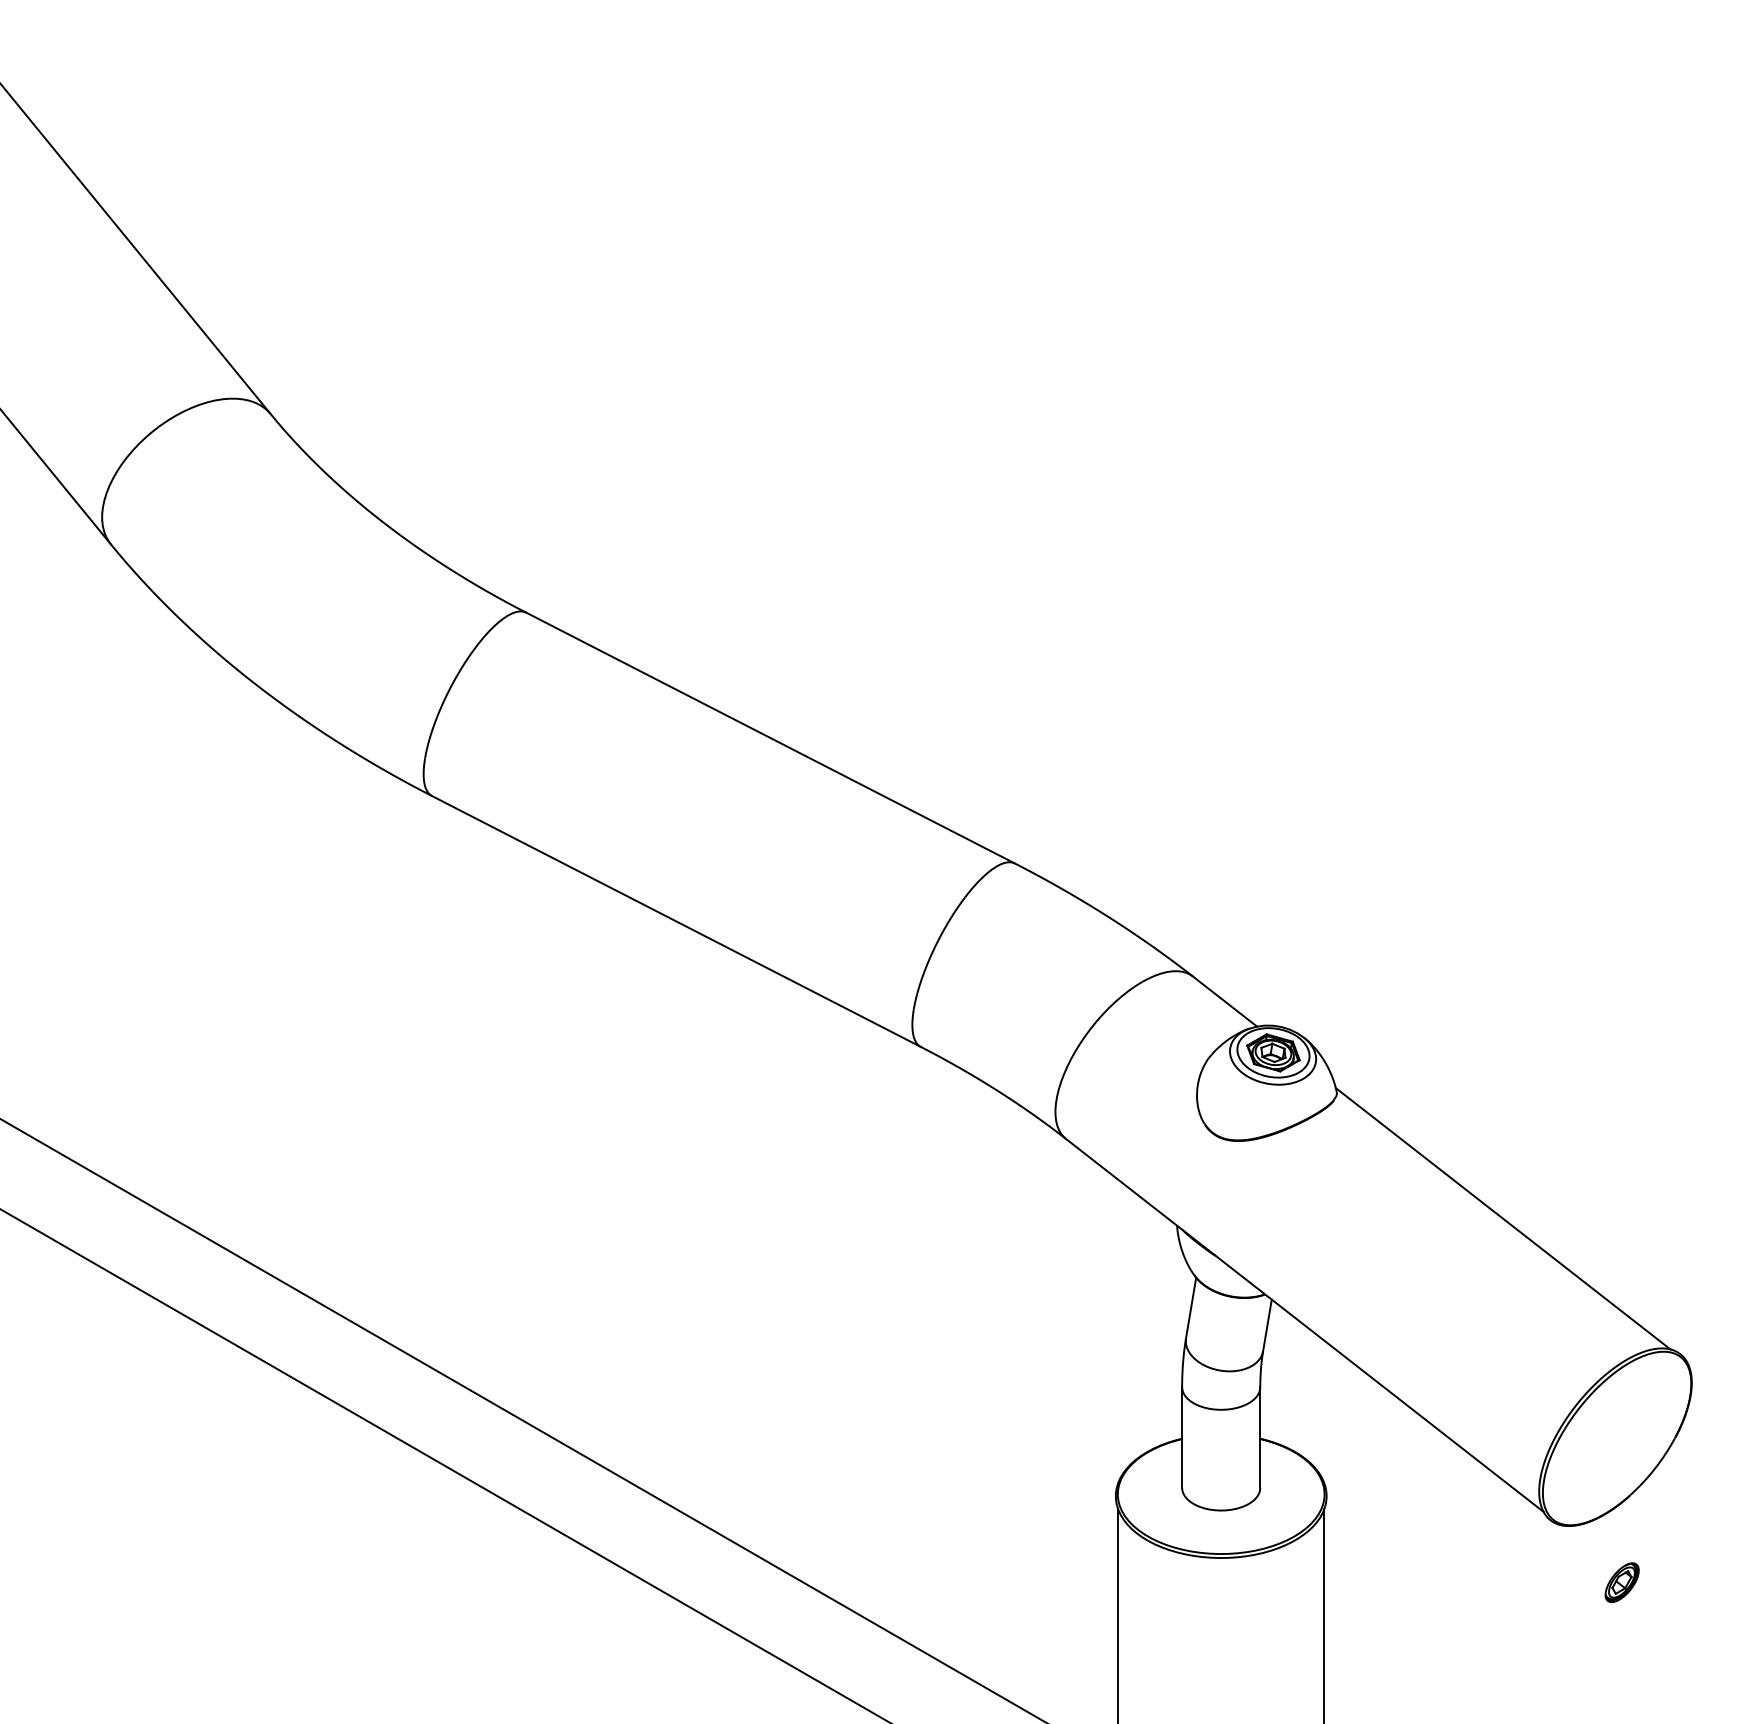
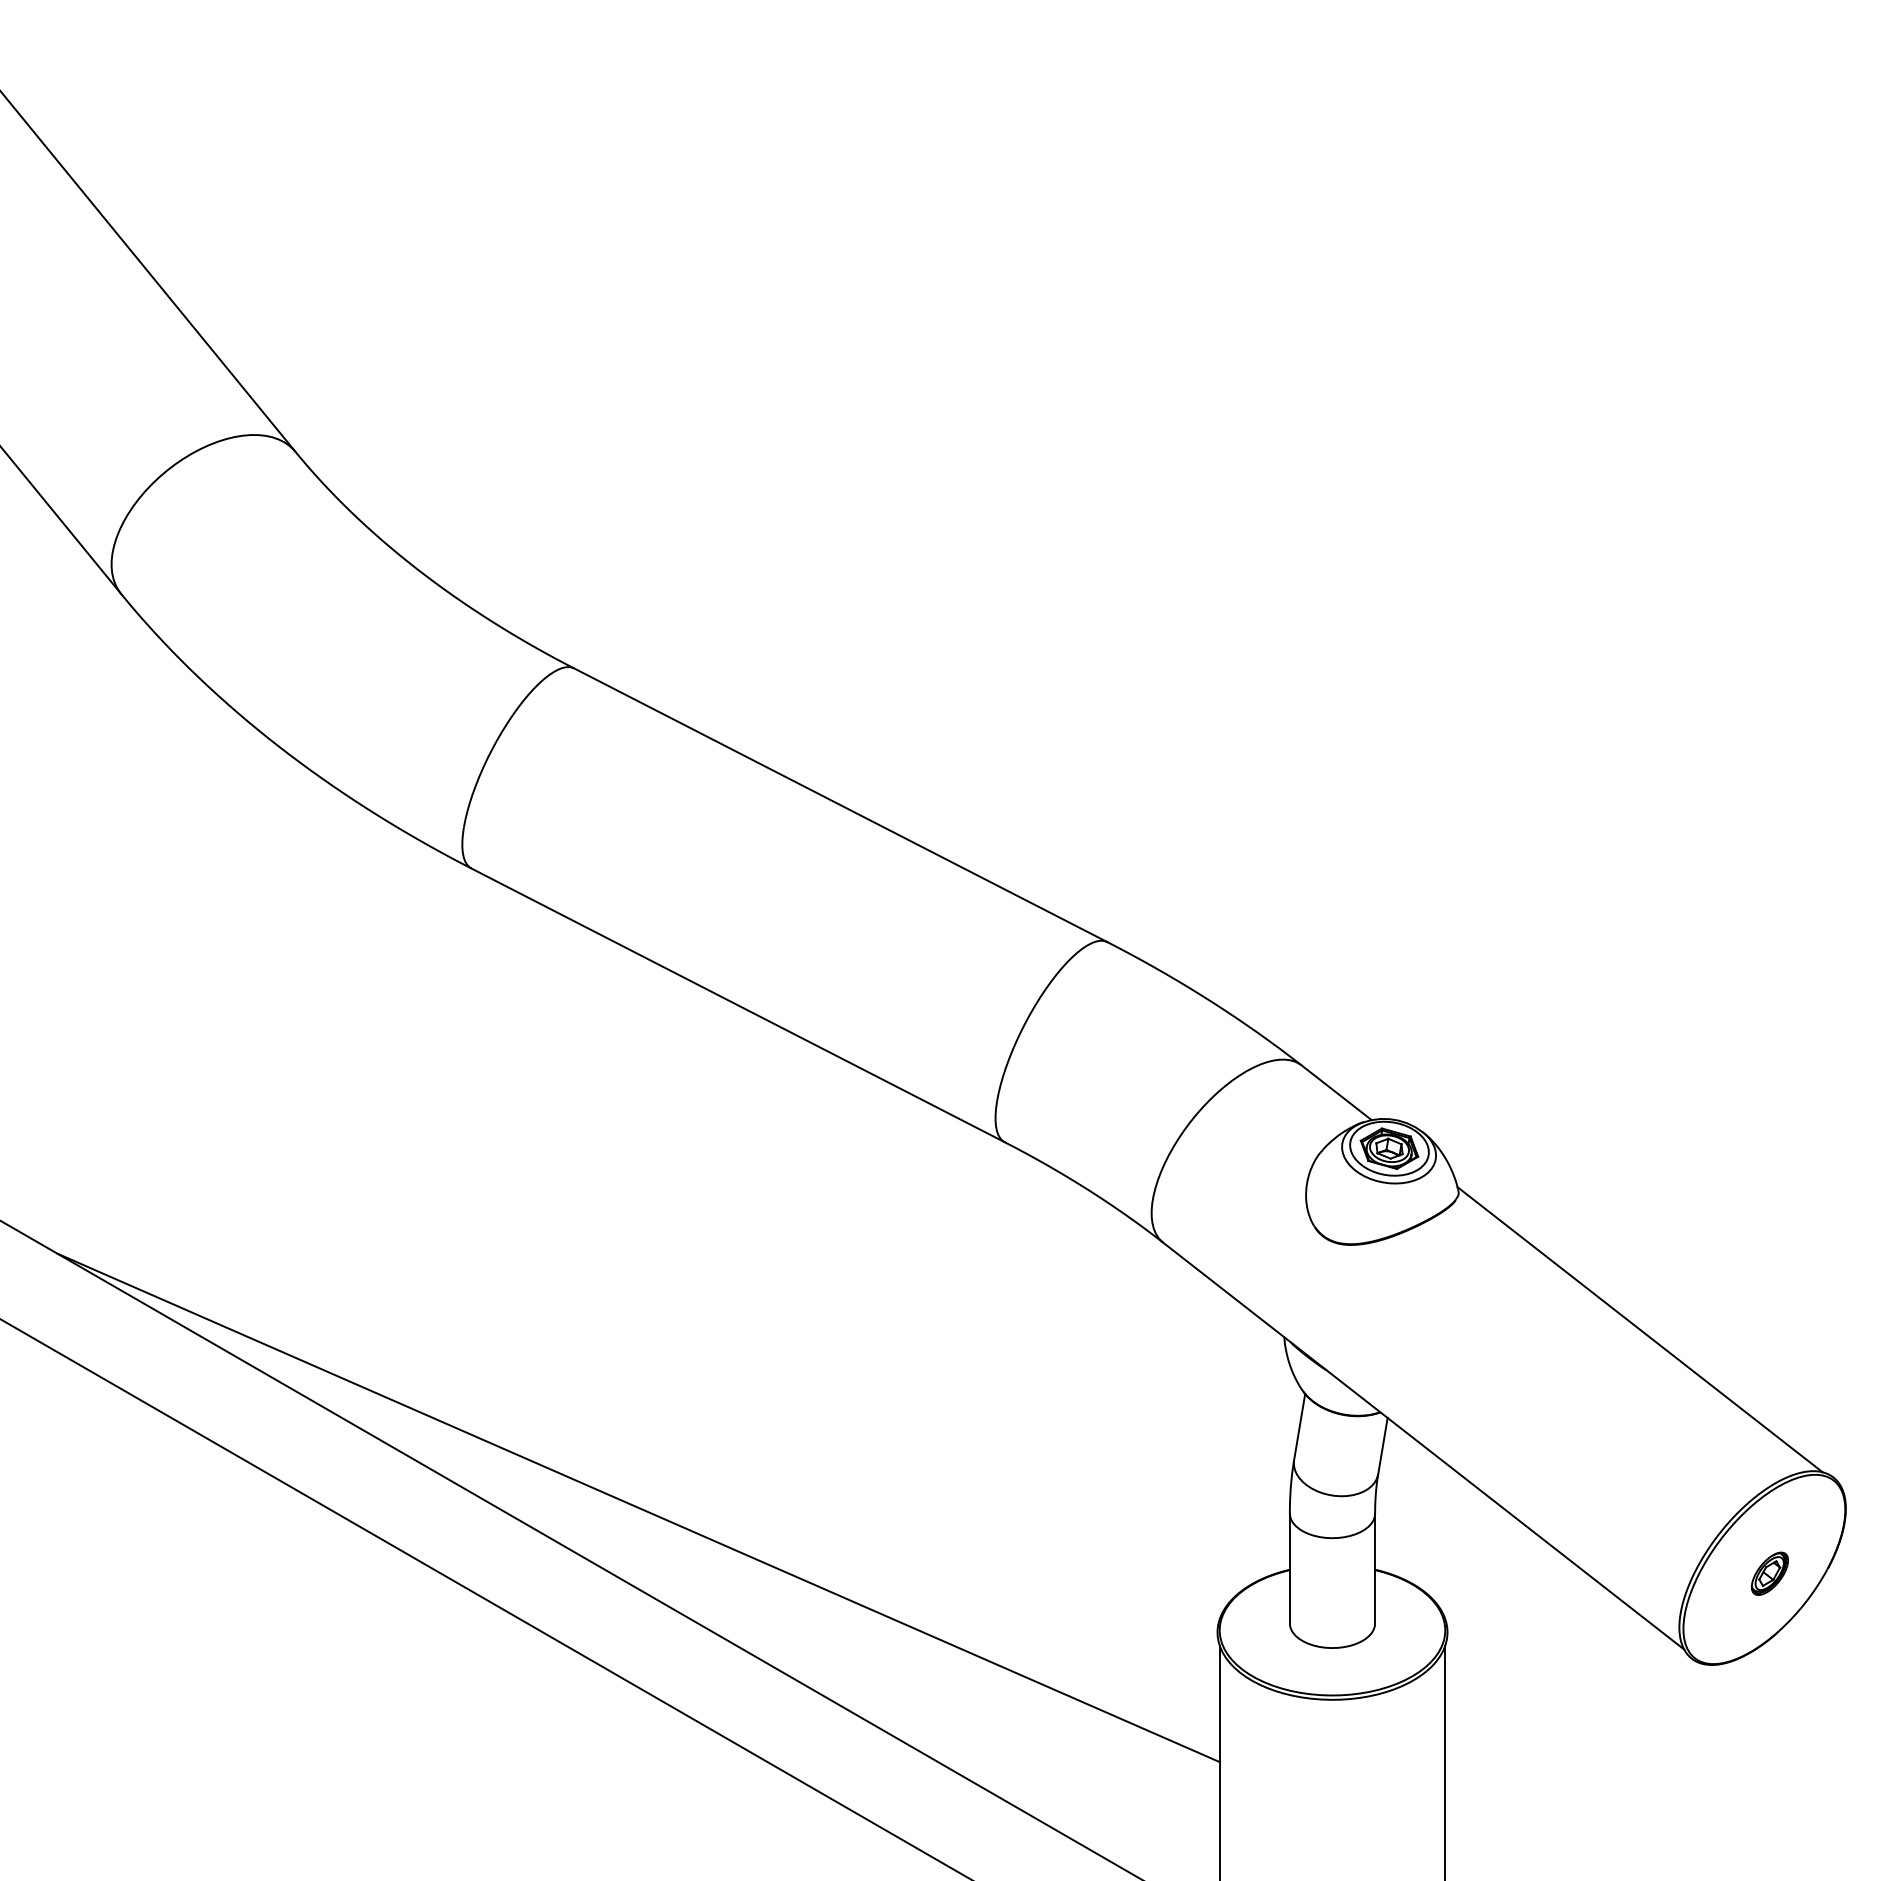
line: (585, 1381) -> (638, 1507), added
part: (1621, 1582) -> (1769, 1573), moved

